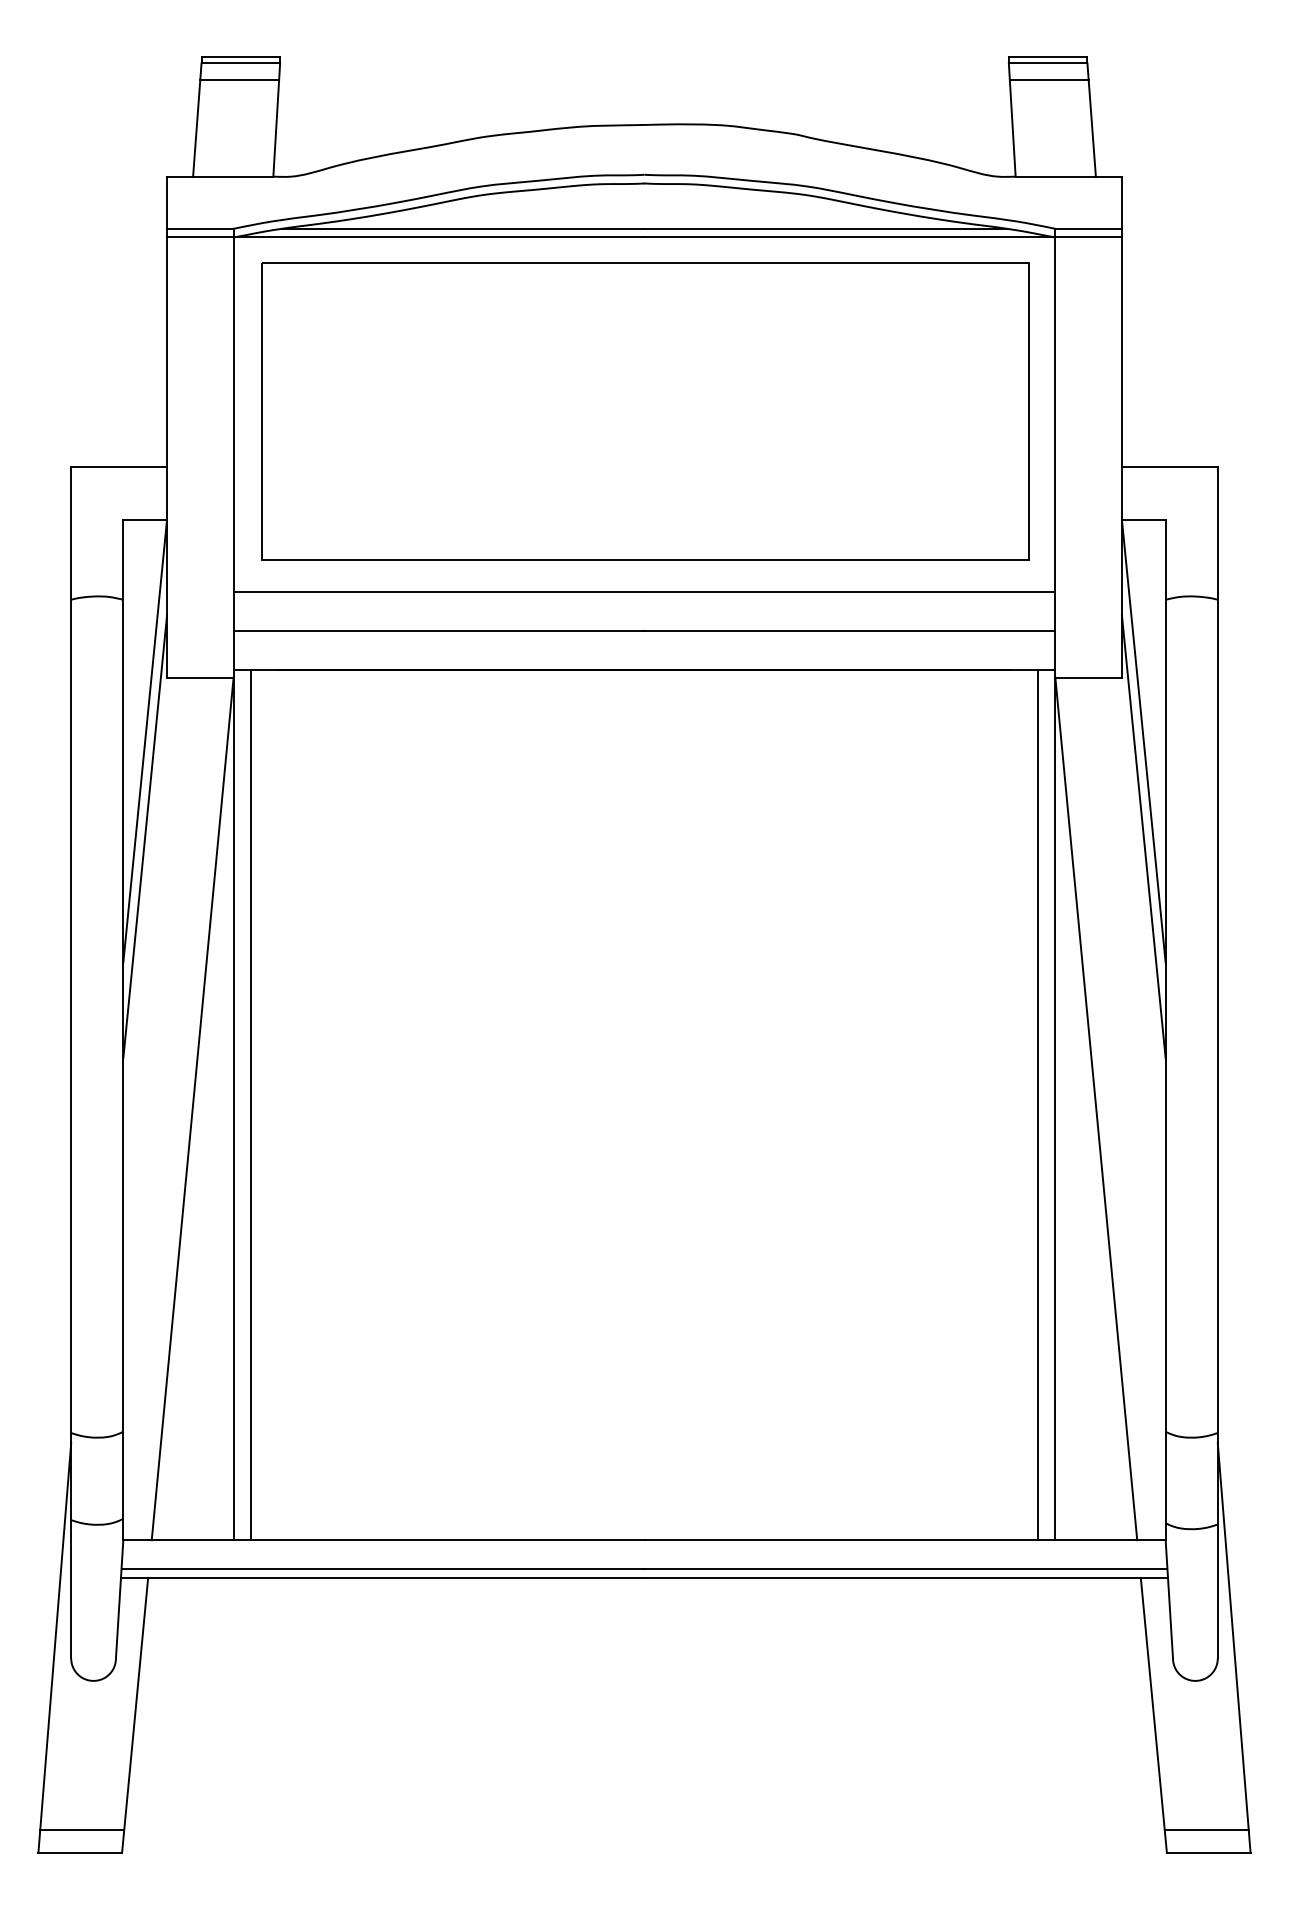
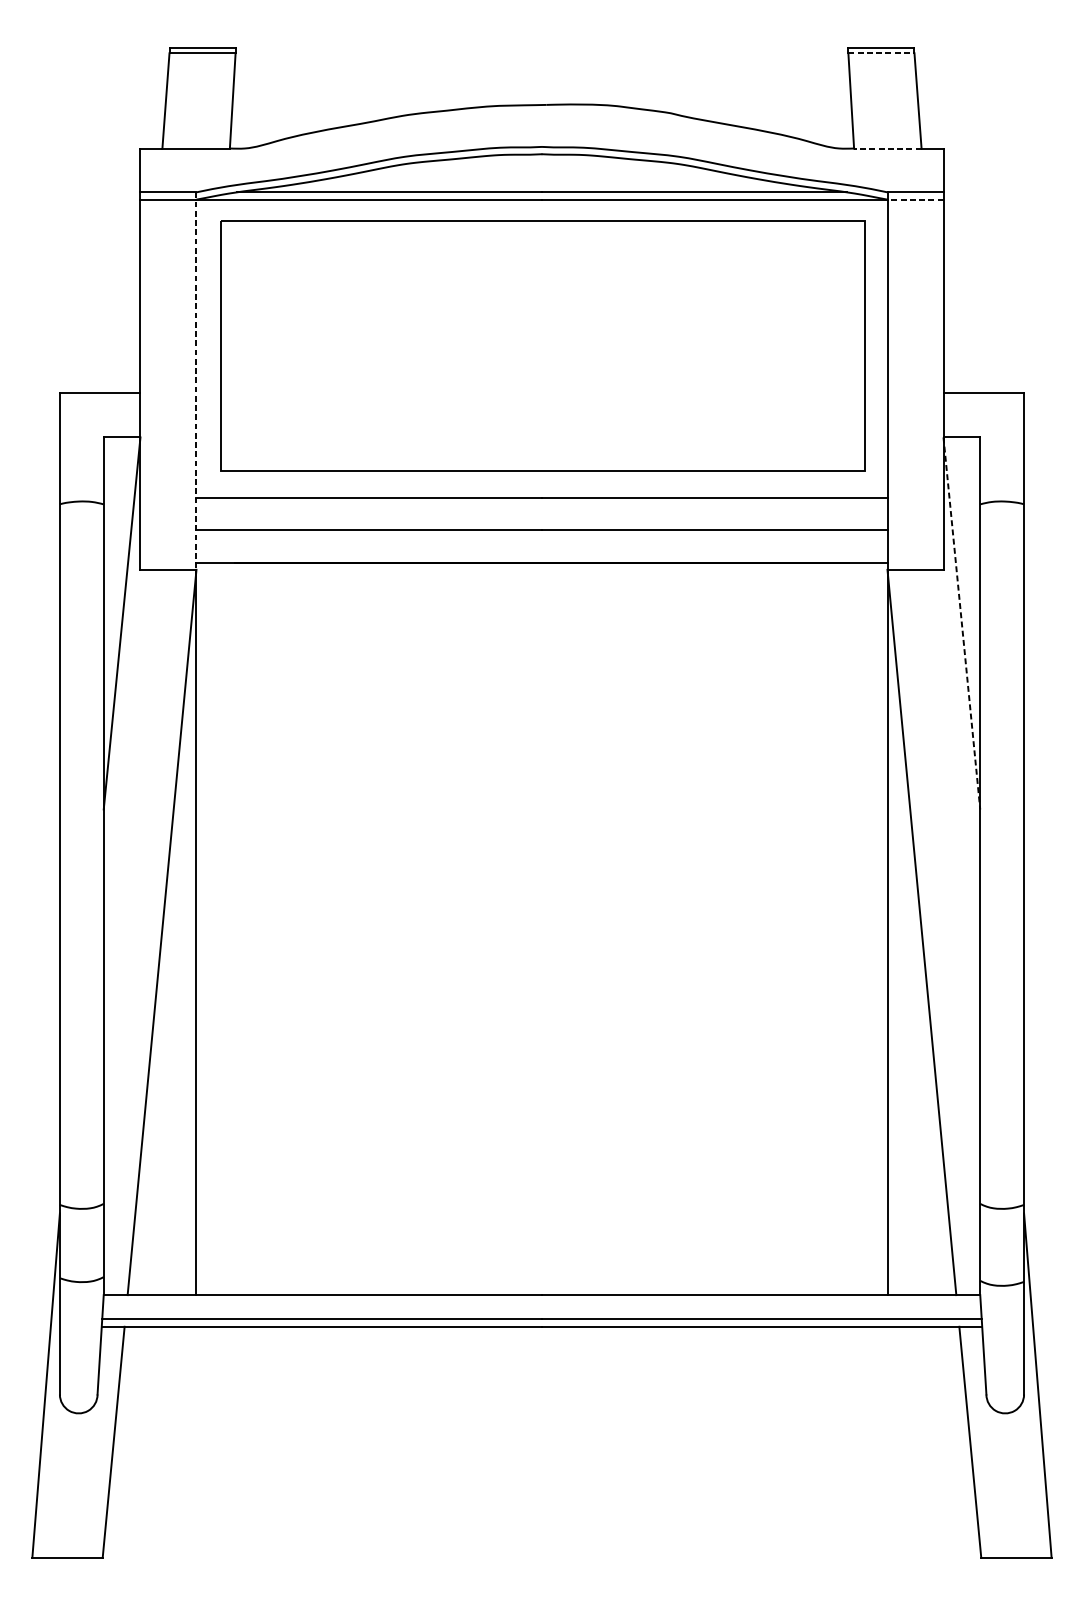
line: (1048, 63) -> (881, 53), solid -> dashed
line: (239, 80) -> (201, 67), removed
line: (1048, 80) -> (881, 67), removed
line: (1055, 176) -> (887, 148), solid -> dashed
line: (1088, 237) -> (915, 199), solid -> dashed
line: (233, 453) -> (196, 381), solid -> dashed
line: (1143, 741) -> (961, 623), solid -> dashed
line: (145, 836) -> (122, 703), removed
line: (1143, 836) -> (961, 703), removed
line: (250, 1105) -> (210, 929), removed
line: (1037, 1105) -> (872, 929), removed
line: (82, 1829) -> (69, 1538), removed
line: (1206, 1829) -> (1014, 1538), removed

